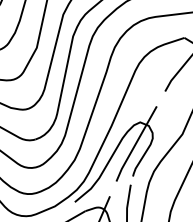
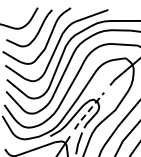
line: (136, 143) -> (89, 110), solid -> dashed

